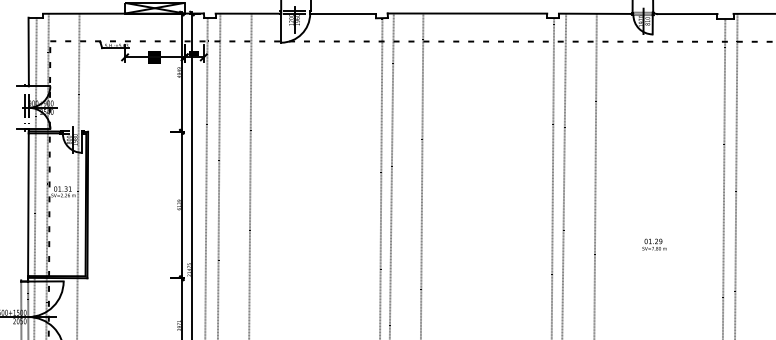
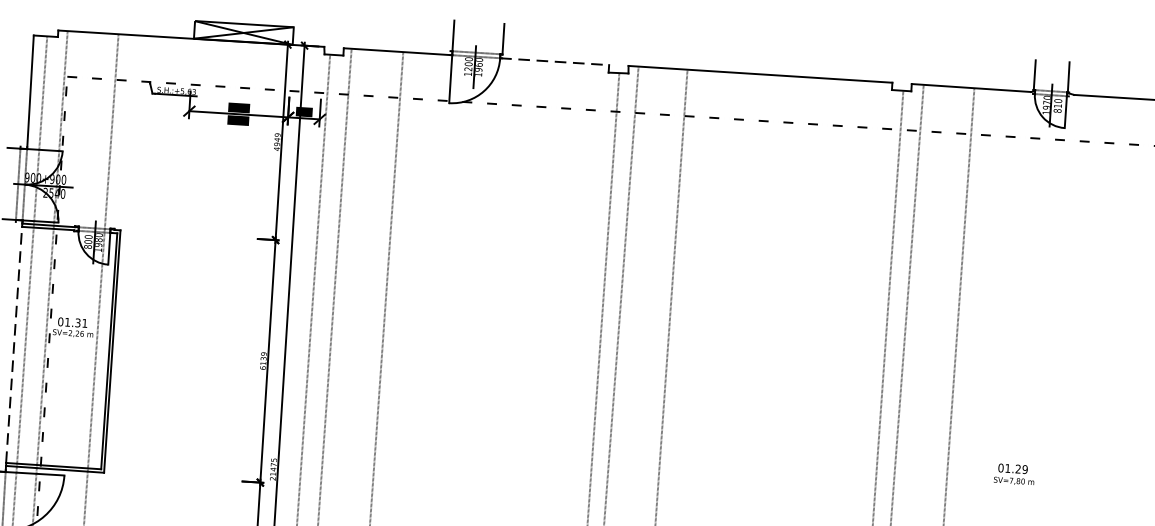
line: (343, 13) -> (555, 61), solid -> dashed
line: (28, 204) -> (14, 344), solid -> dashed
text: (654, 244) -> (1014, 473), moved

